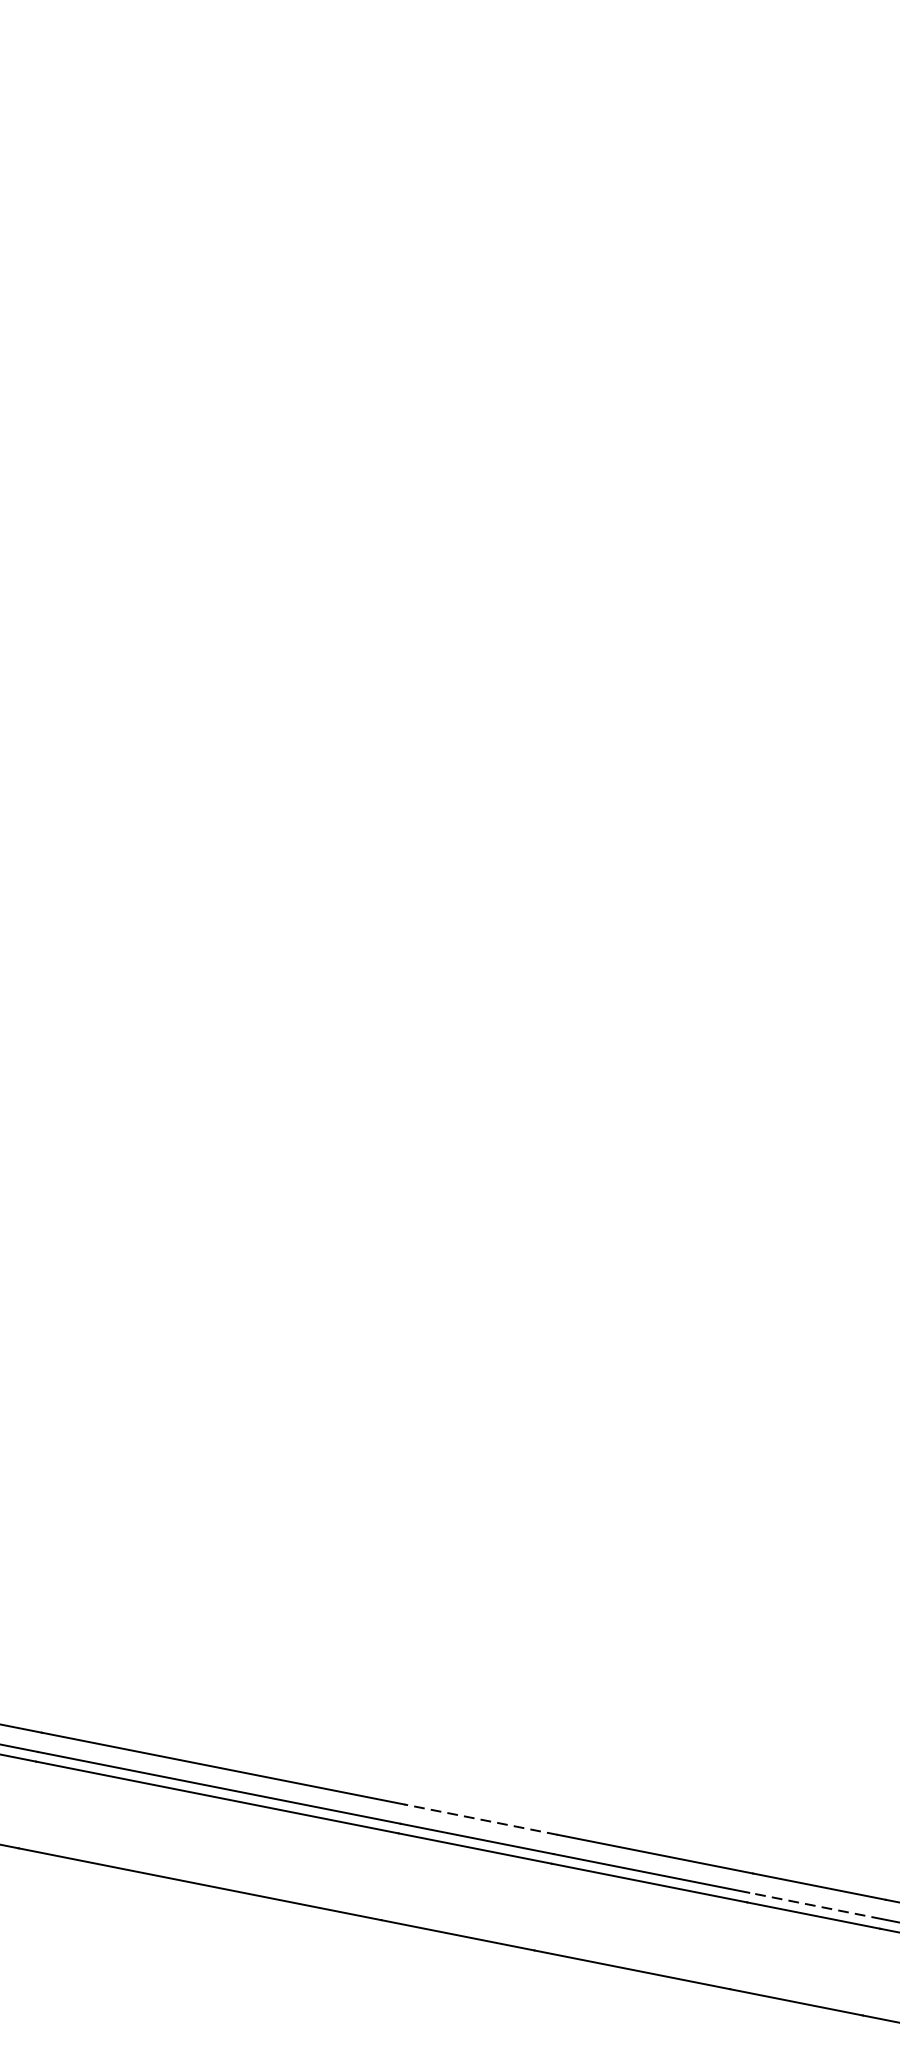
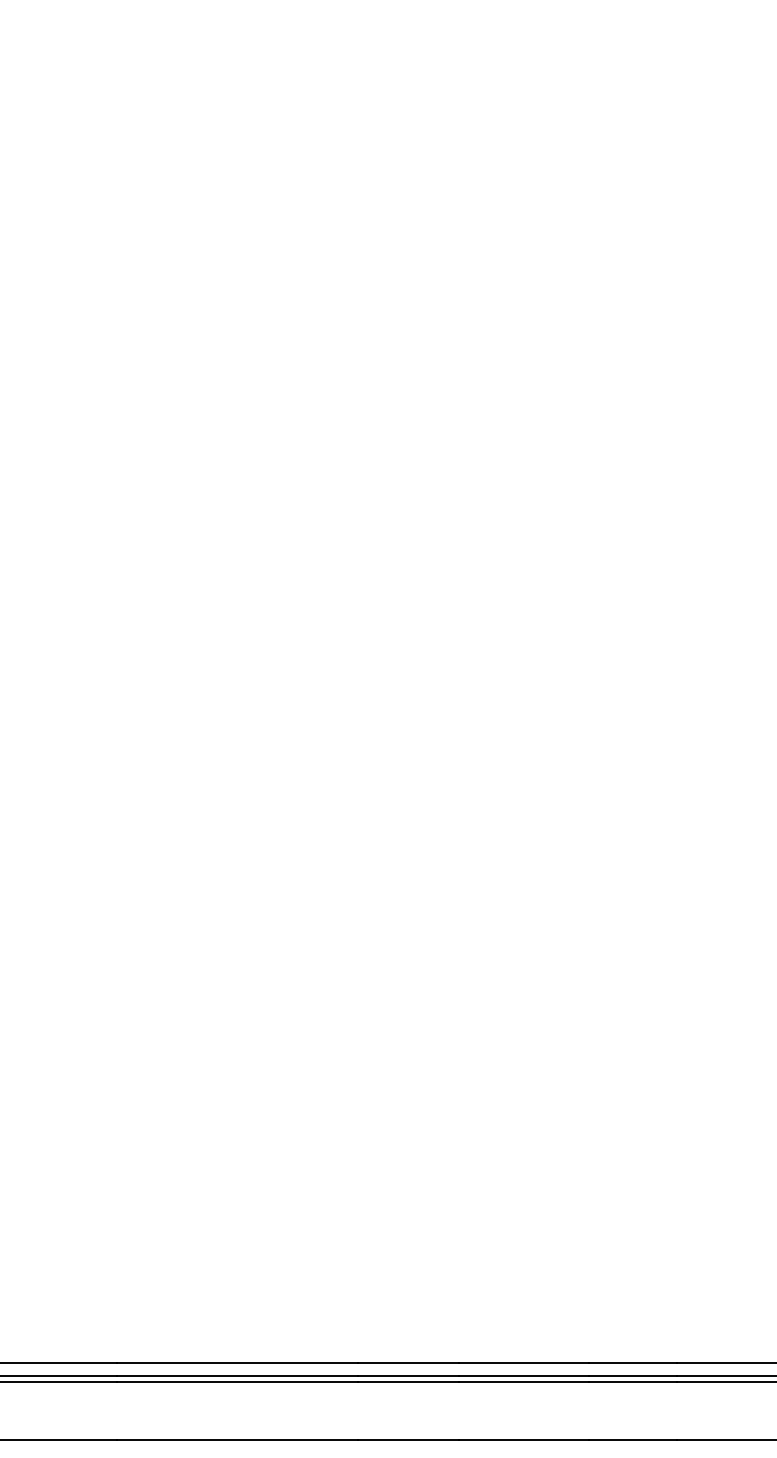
line: (481, 1820) -> (408, 1363), dashed -> solid
line: (815, 1905) -> (632, 1375), dashed -> solid

